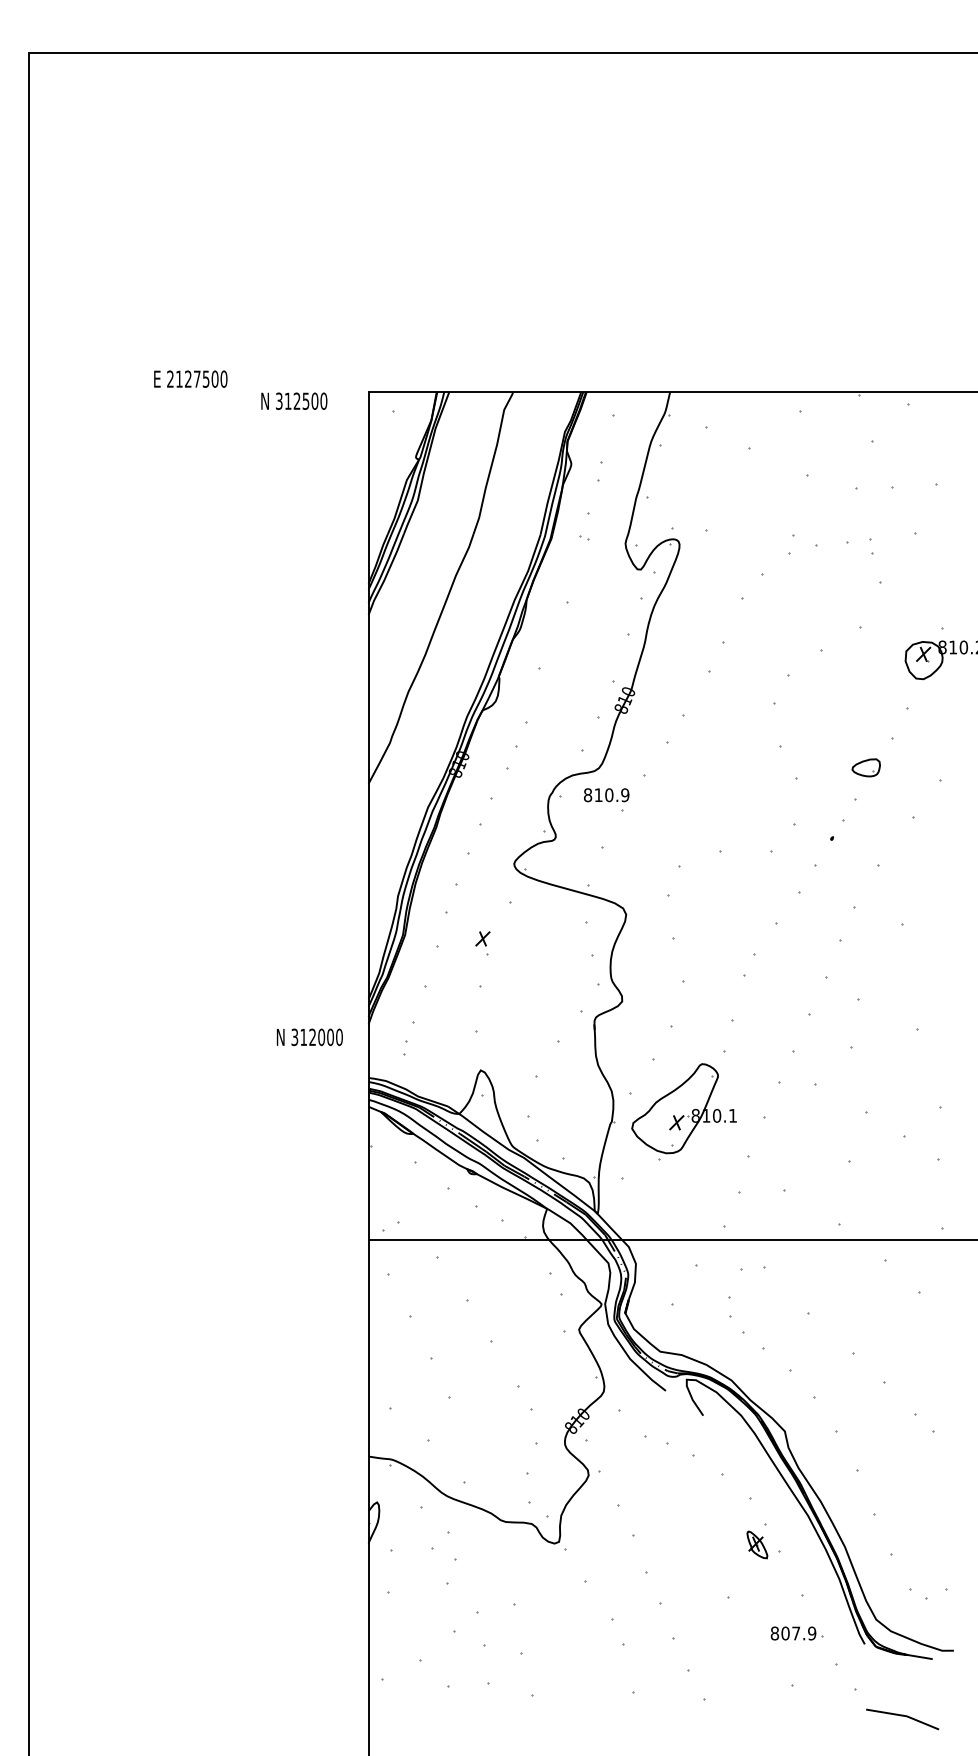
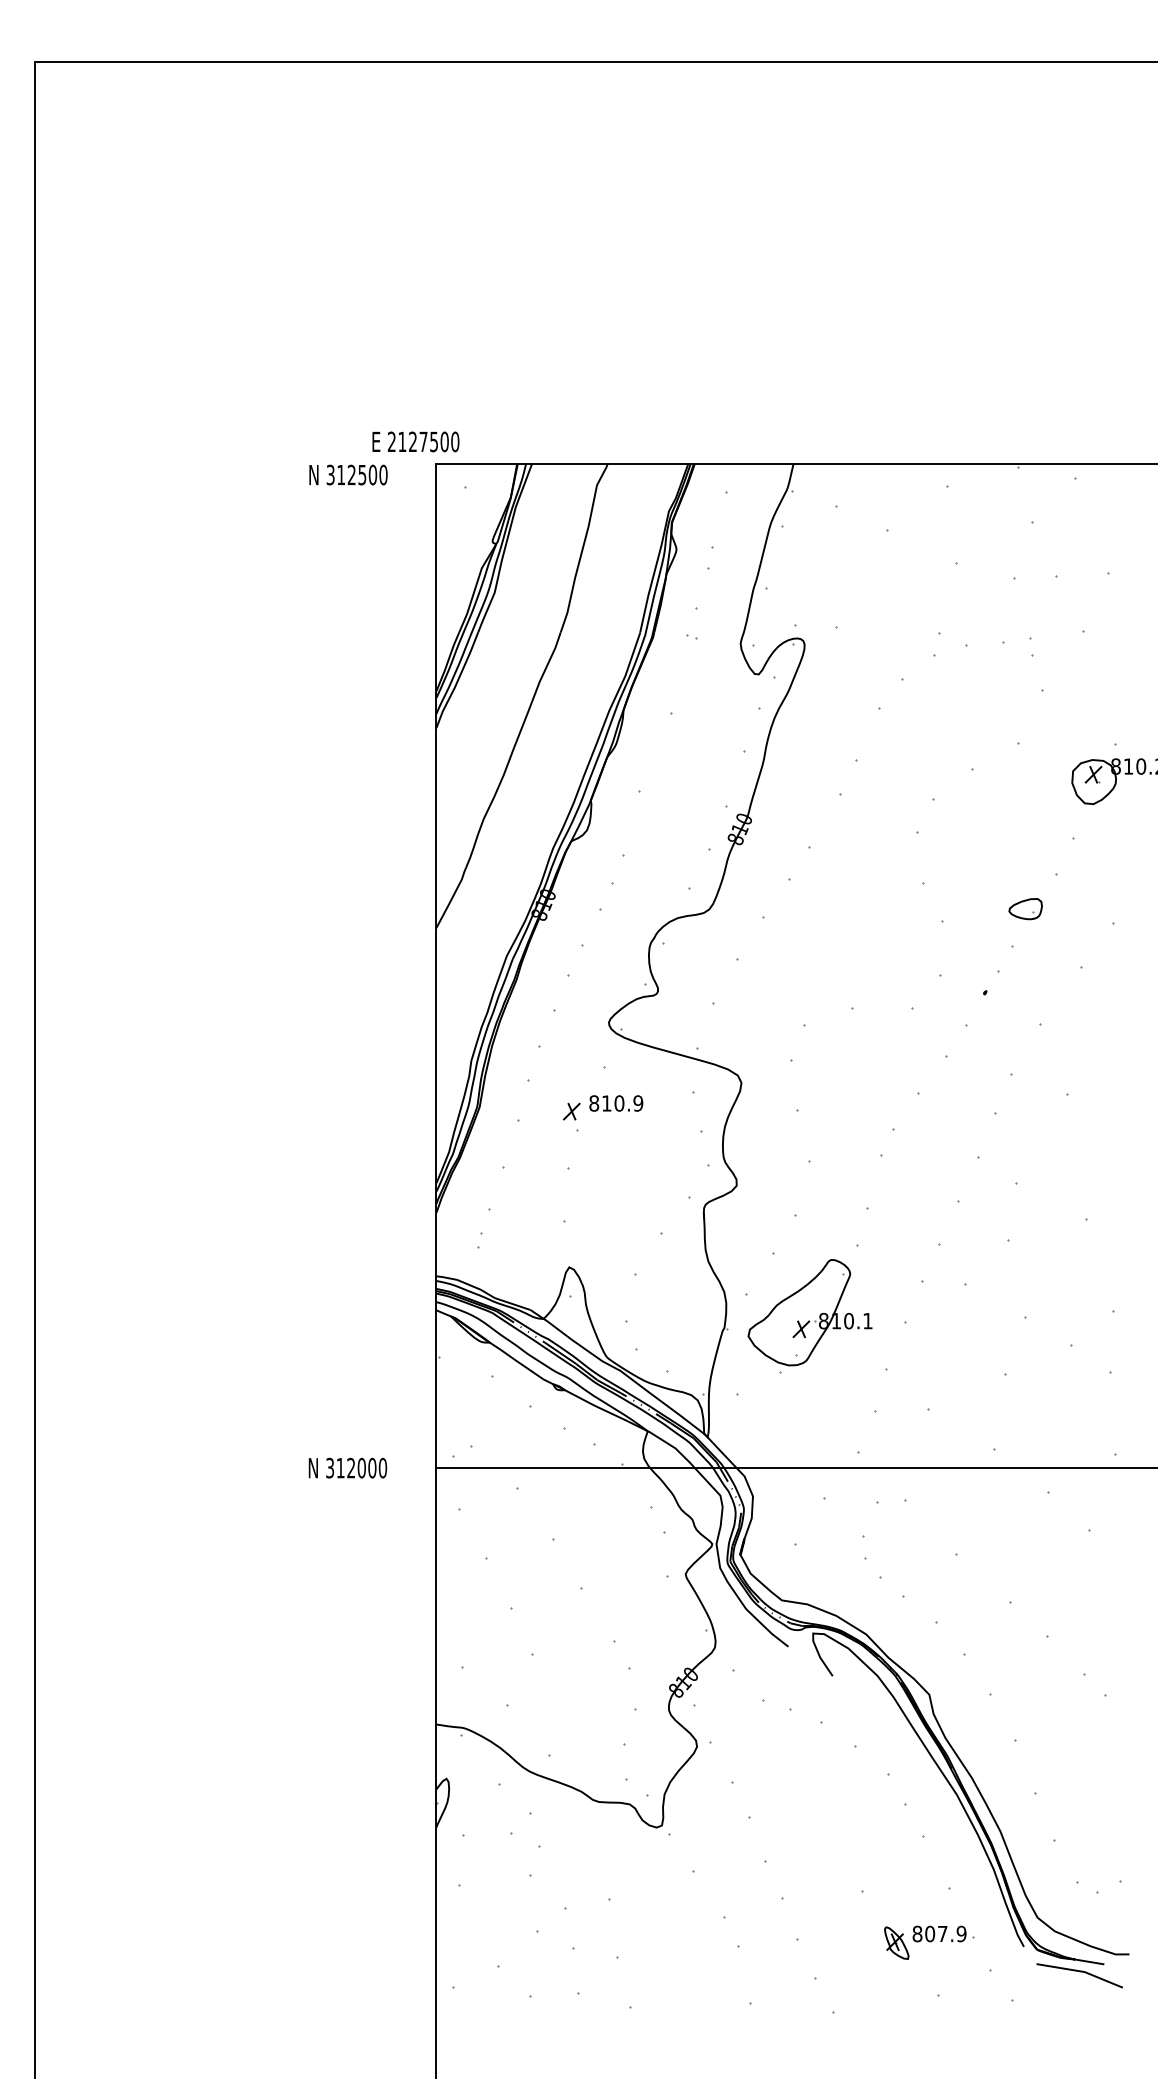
text: (190, 378) -> (415, 441), moved
text: (606, 795) -> (616, 1103), moved
text: (309, 1036) -> (347, 1467), moved
part: (757, 1544) -> (896, 1942), moved
line: (902, 1716) -> (1079, 1972), moved

